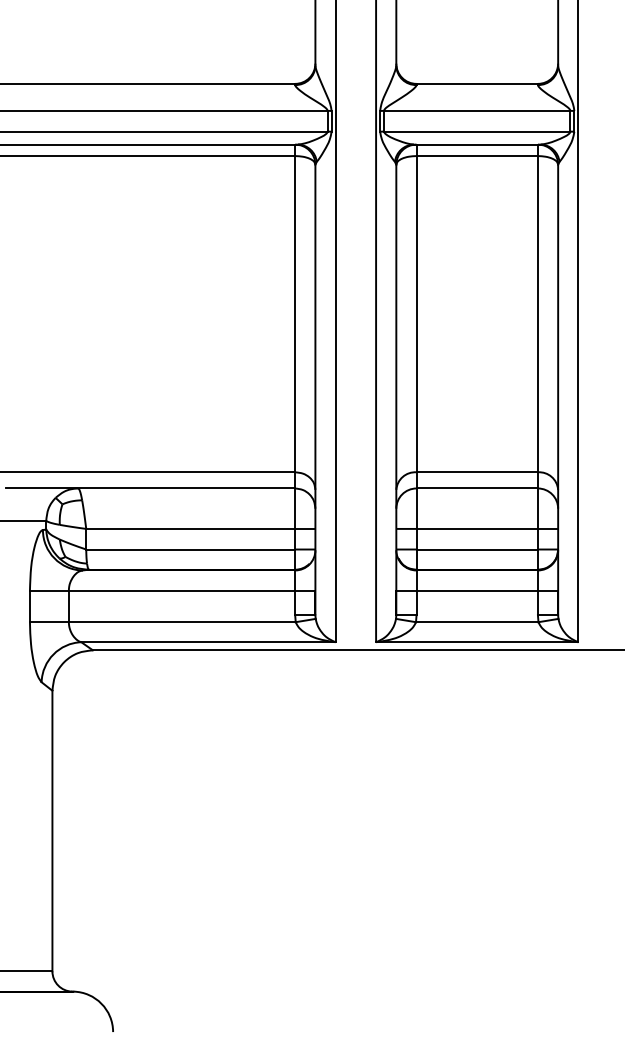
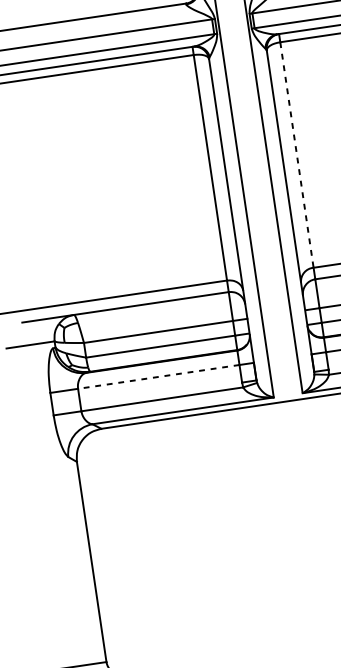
line: (416, 314) -> (296, 155), solid -> dashed
line: (181, 590) -> (158, 376), solid -> dashed

